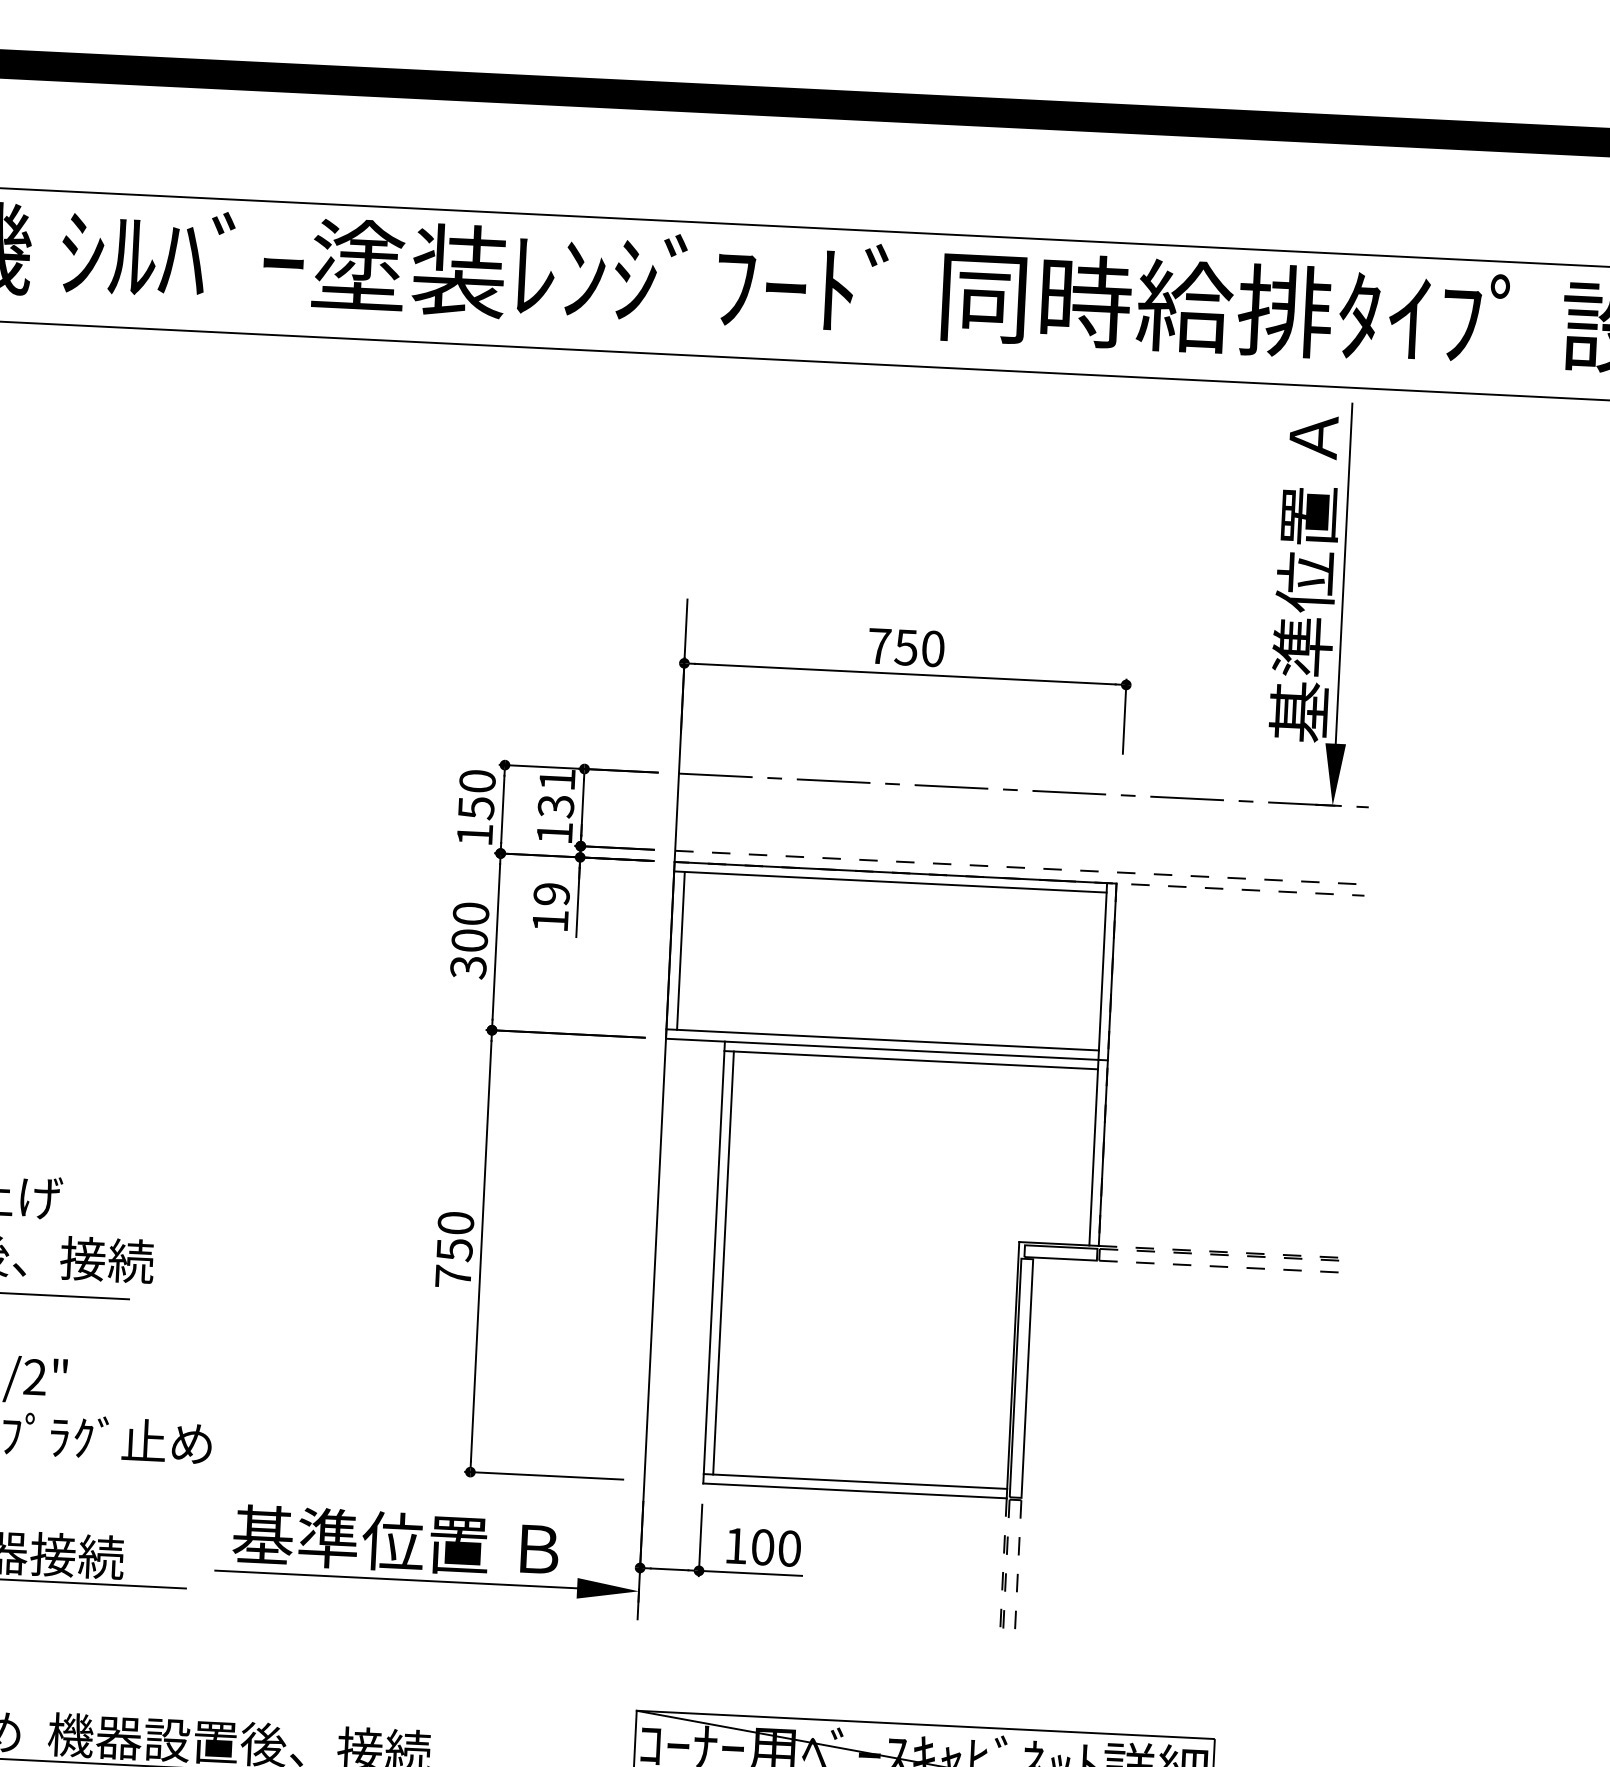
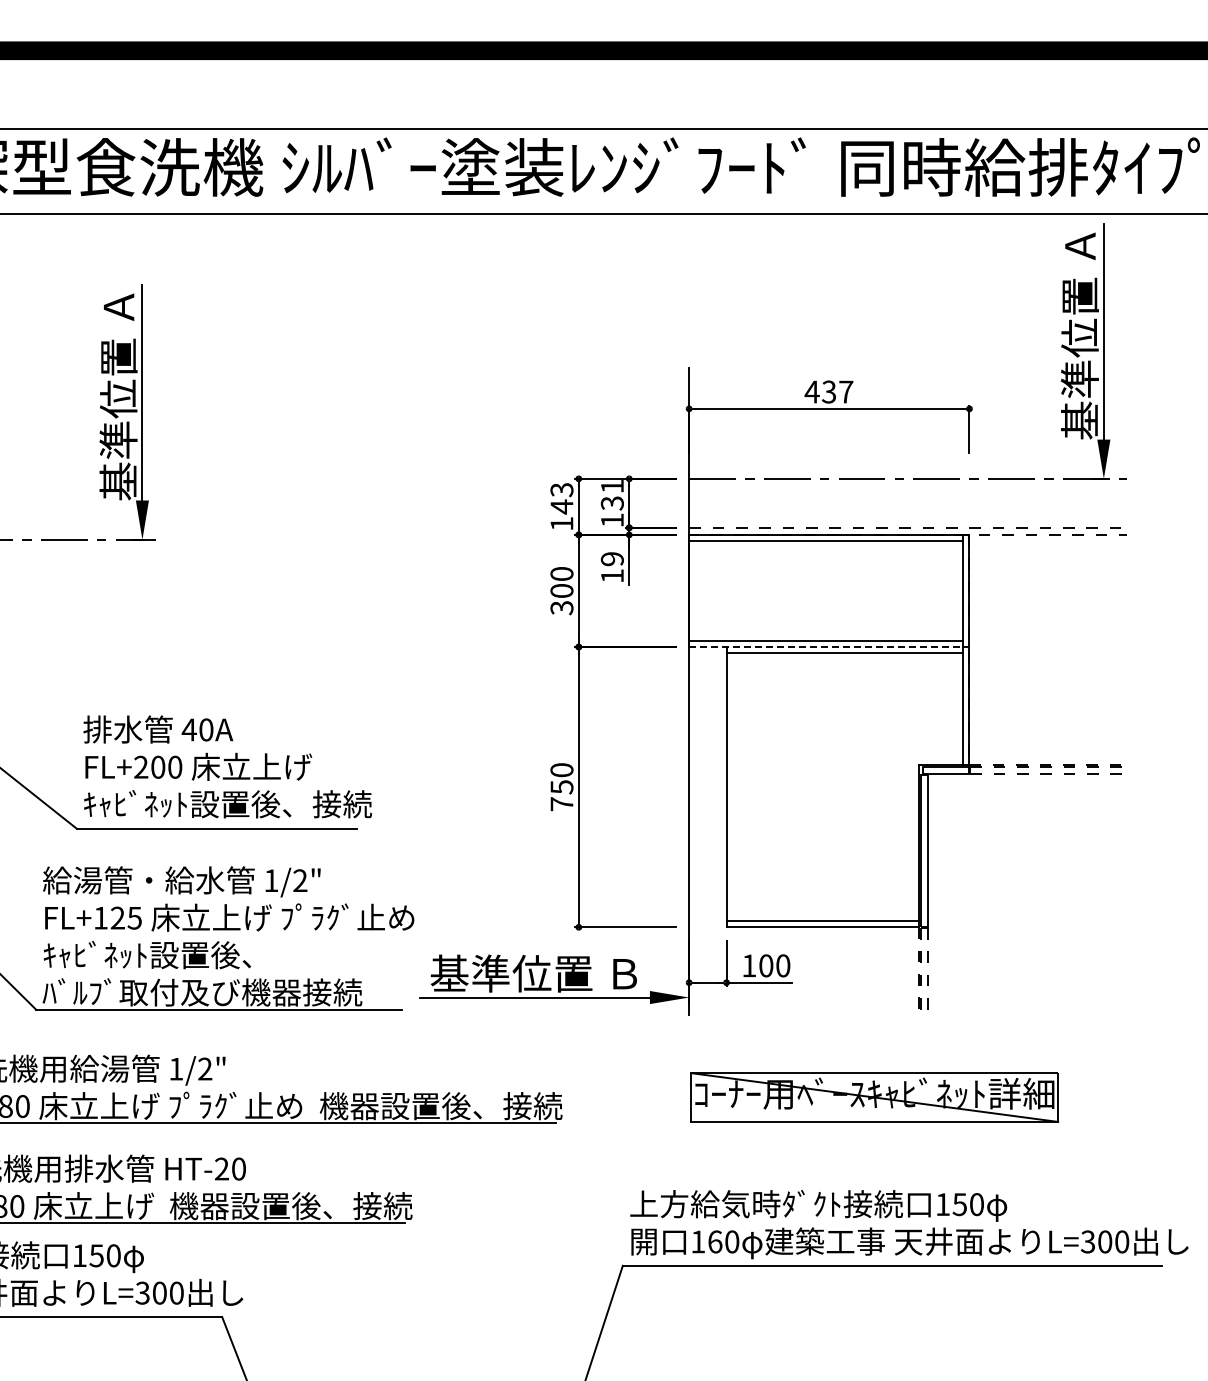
text: (905, 646) -> (828, 391), 750 -> 437
text: (476, 794) -> (561, 498), 150 -> 143
line: (680, 950) -> (695, 590), removed
line: (887, 1050) -> (829, 647), solid -> dashed
line: (723, 1263) -> (732, 787), removed

